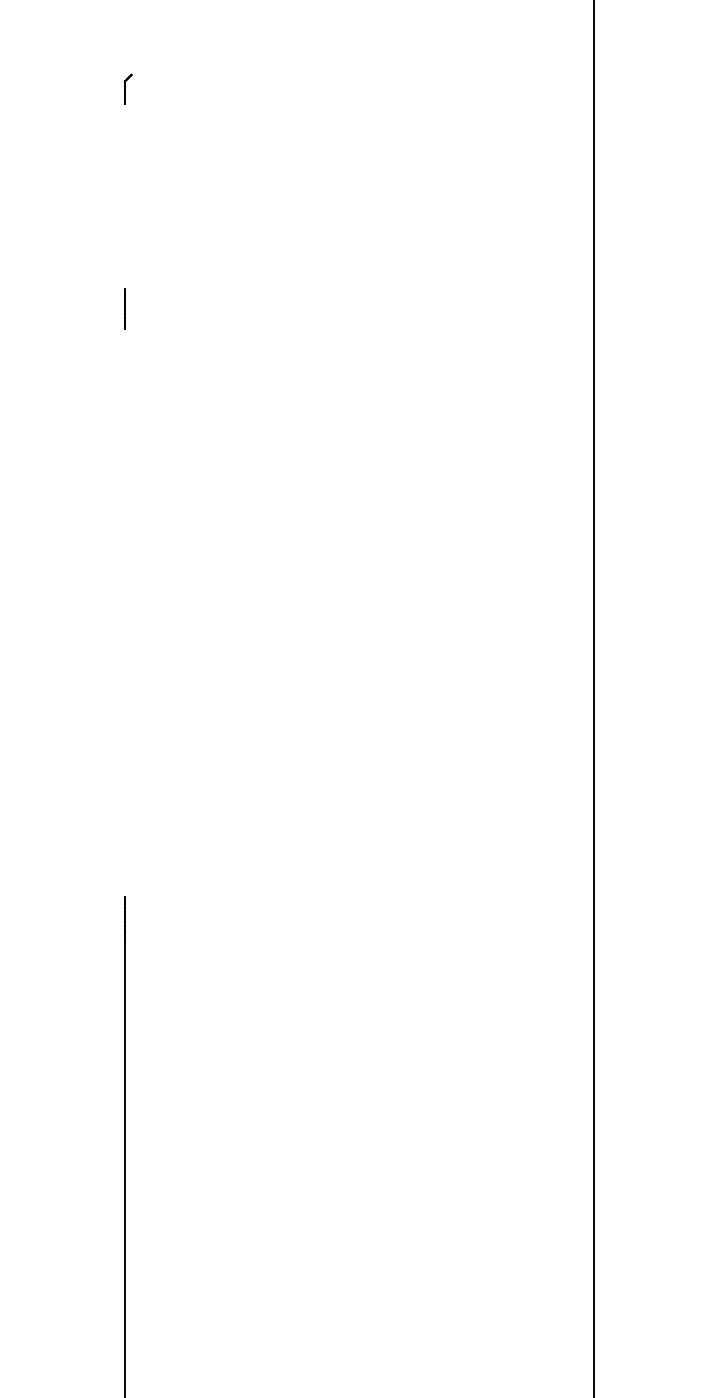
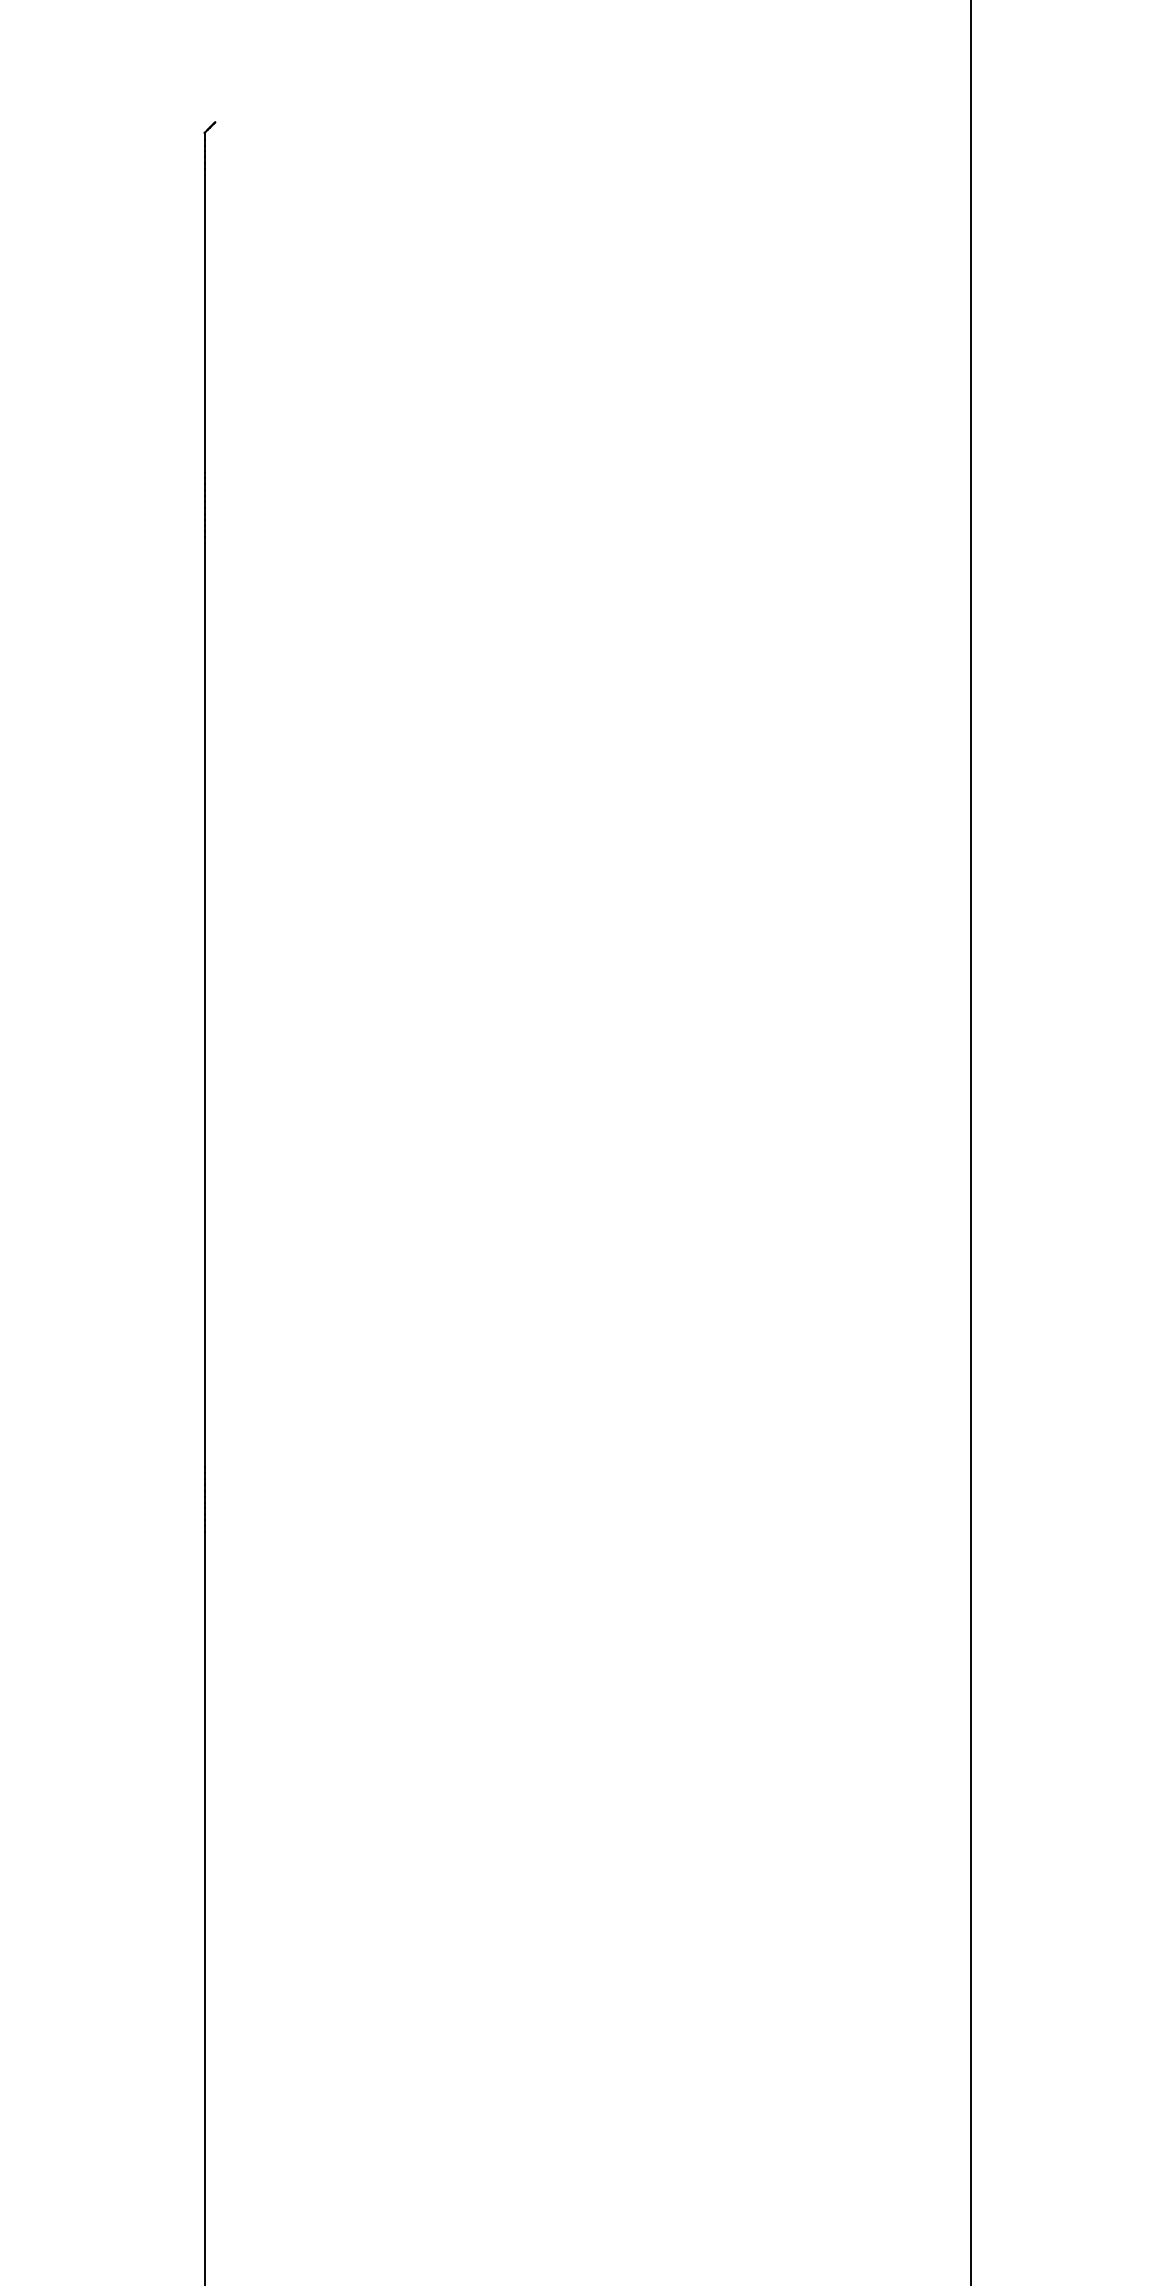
line: (125, 196) -> (205, 321), added
line: (125, 612) -> (205, 1001), added

